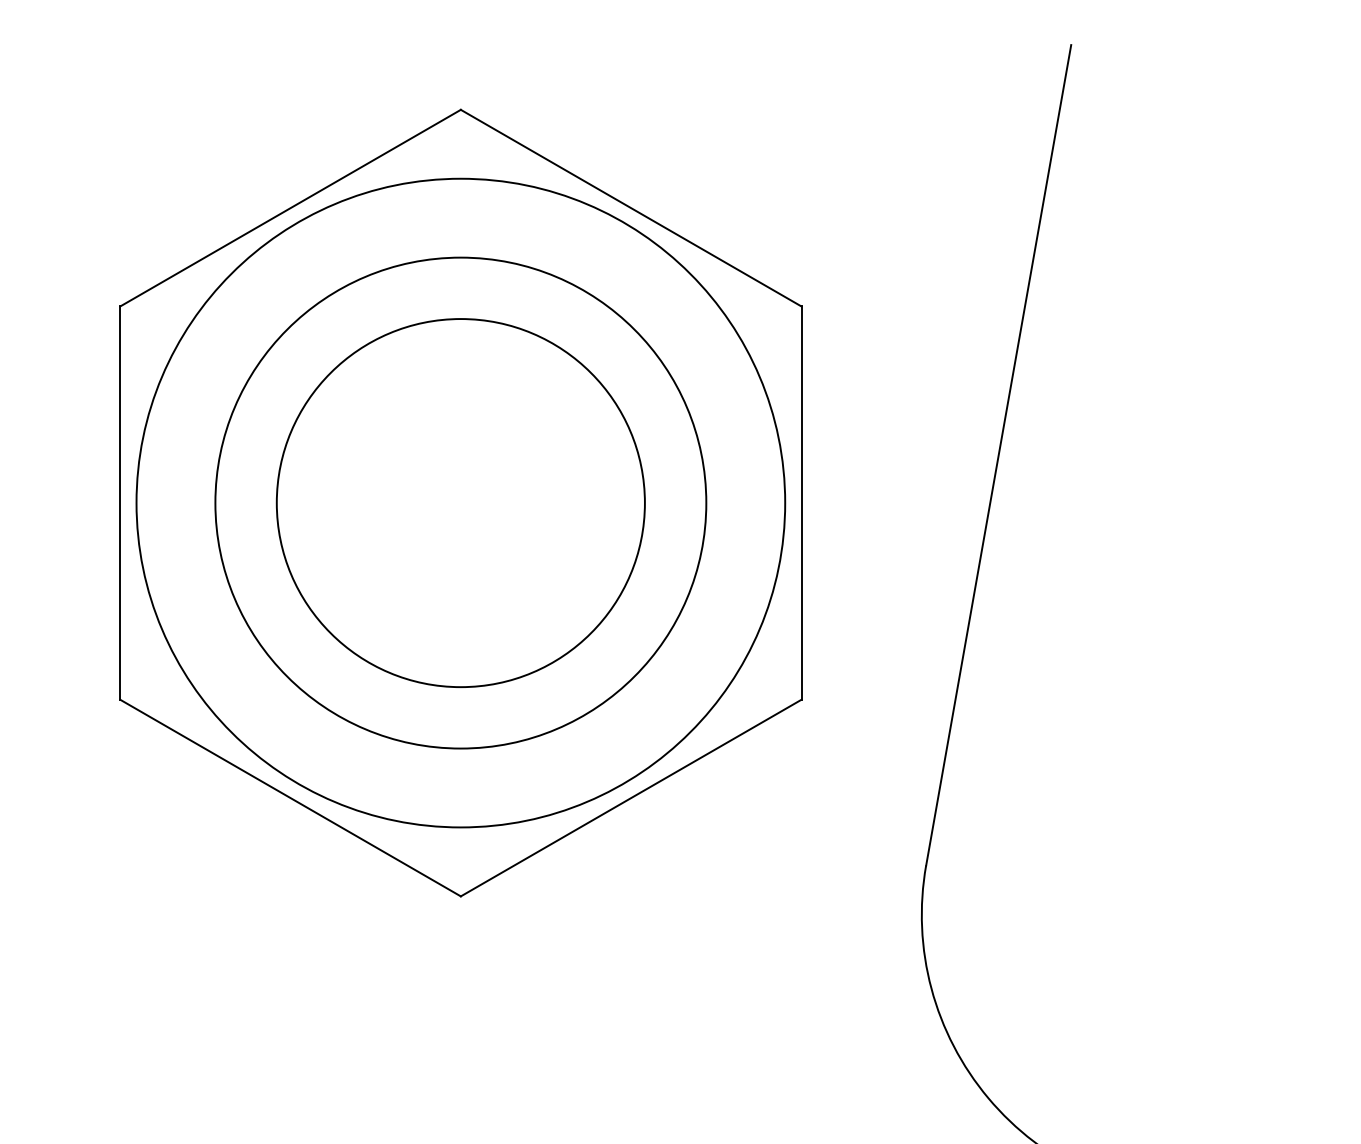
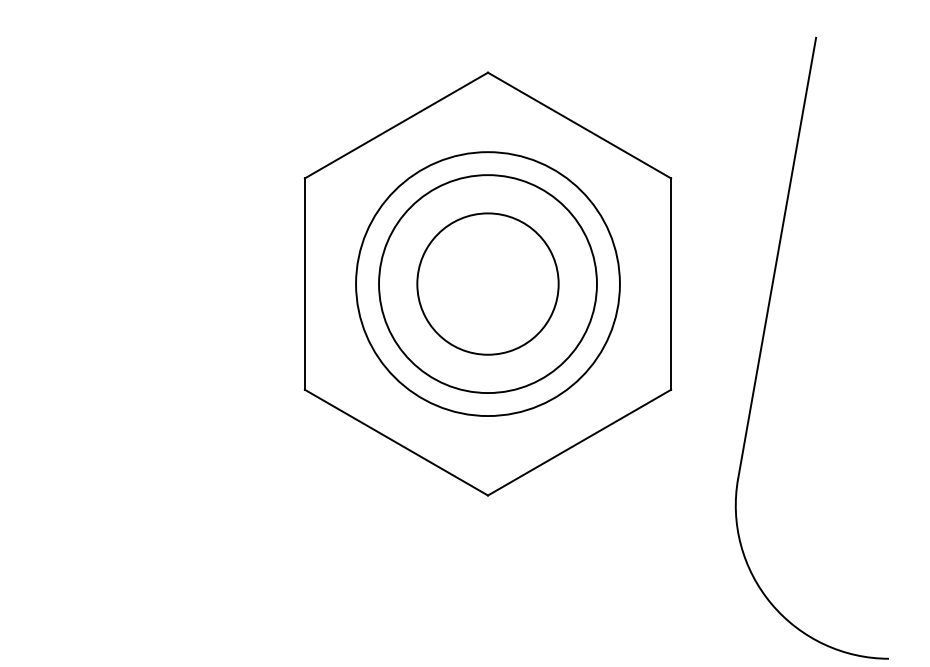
circle: (459, 501) -> (487, 283), size x0.71
circle: (459, 503) -> (487, 284), size x0.62

